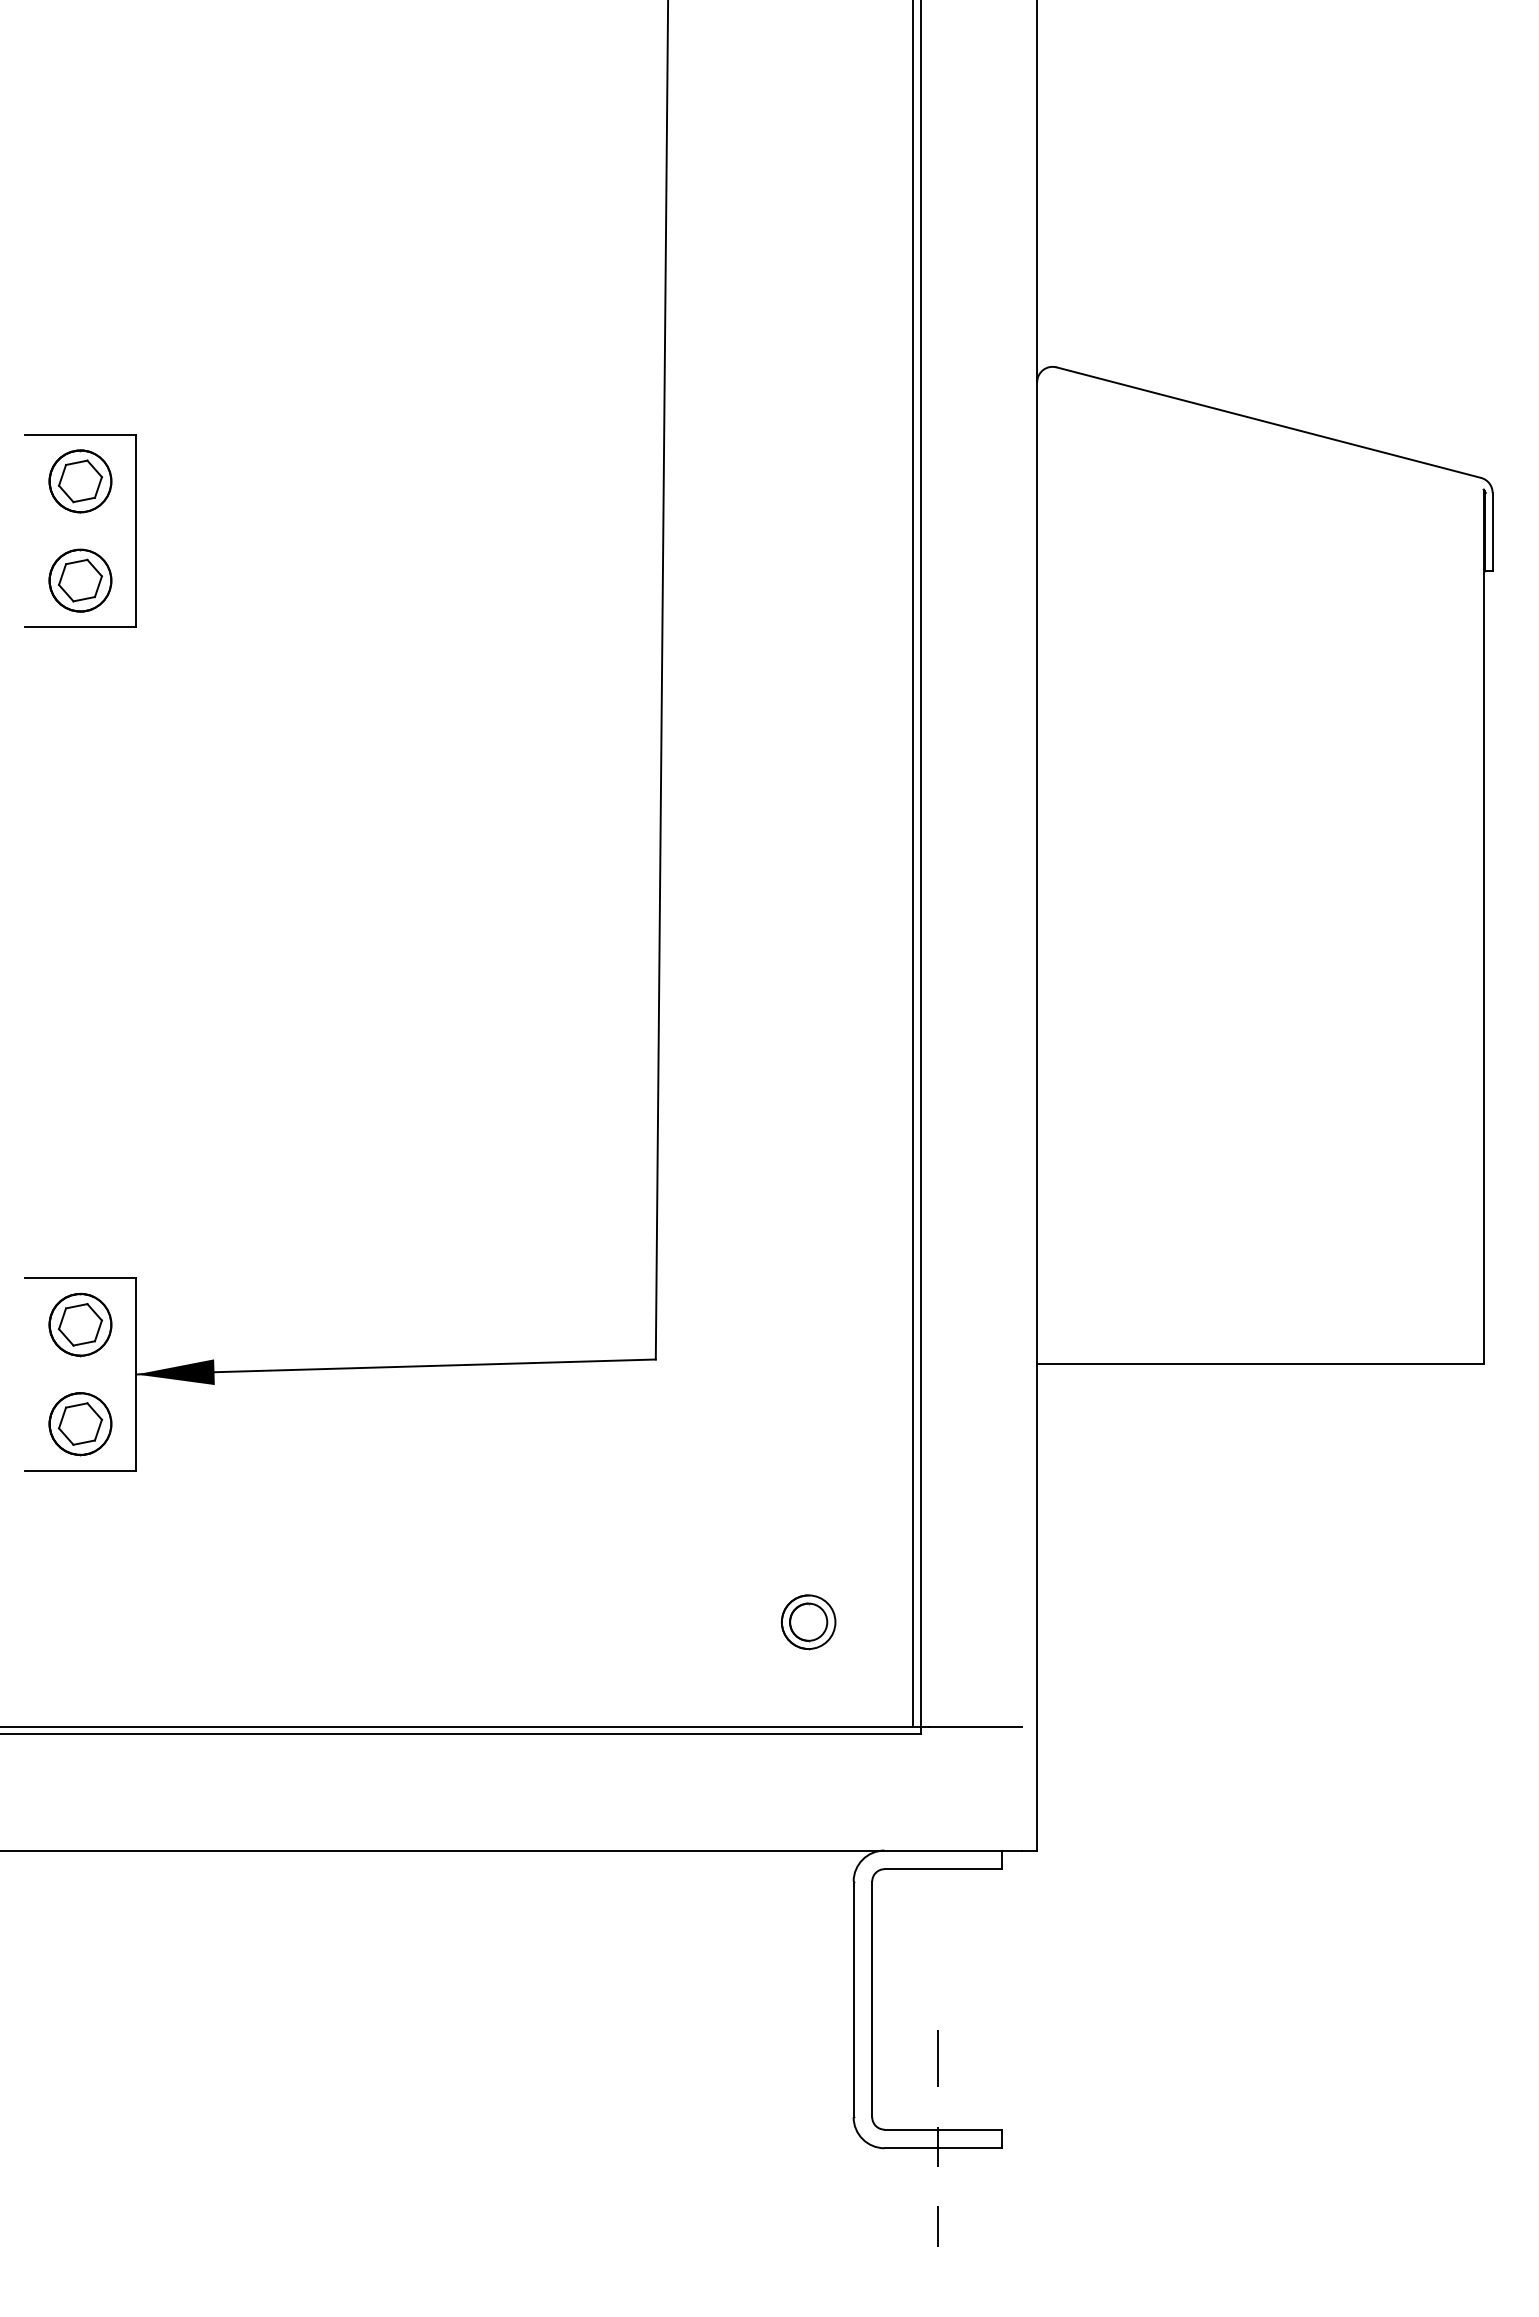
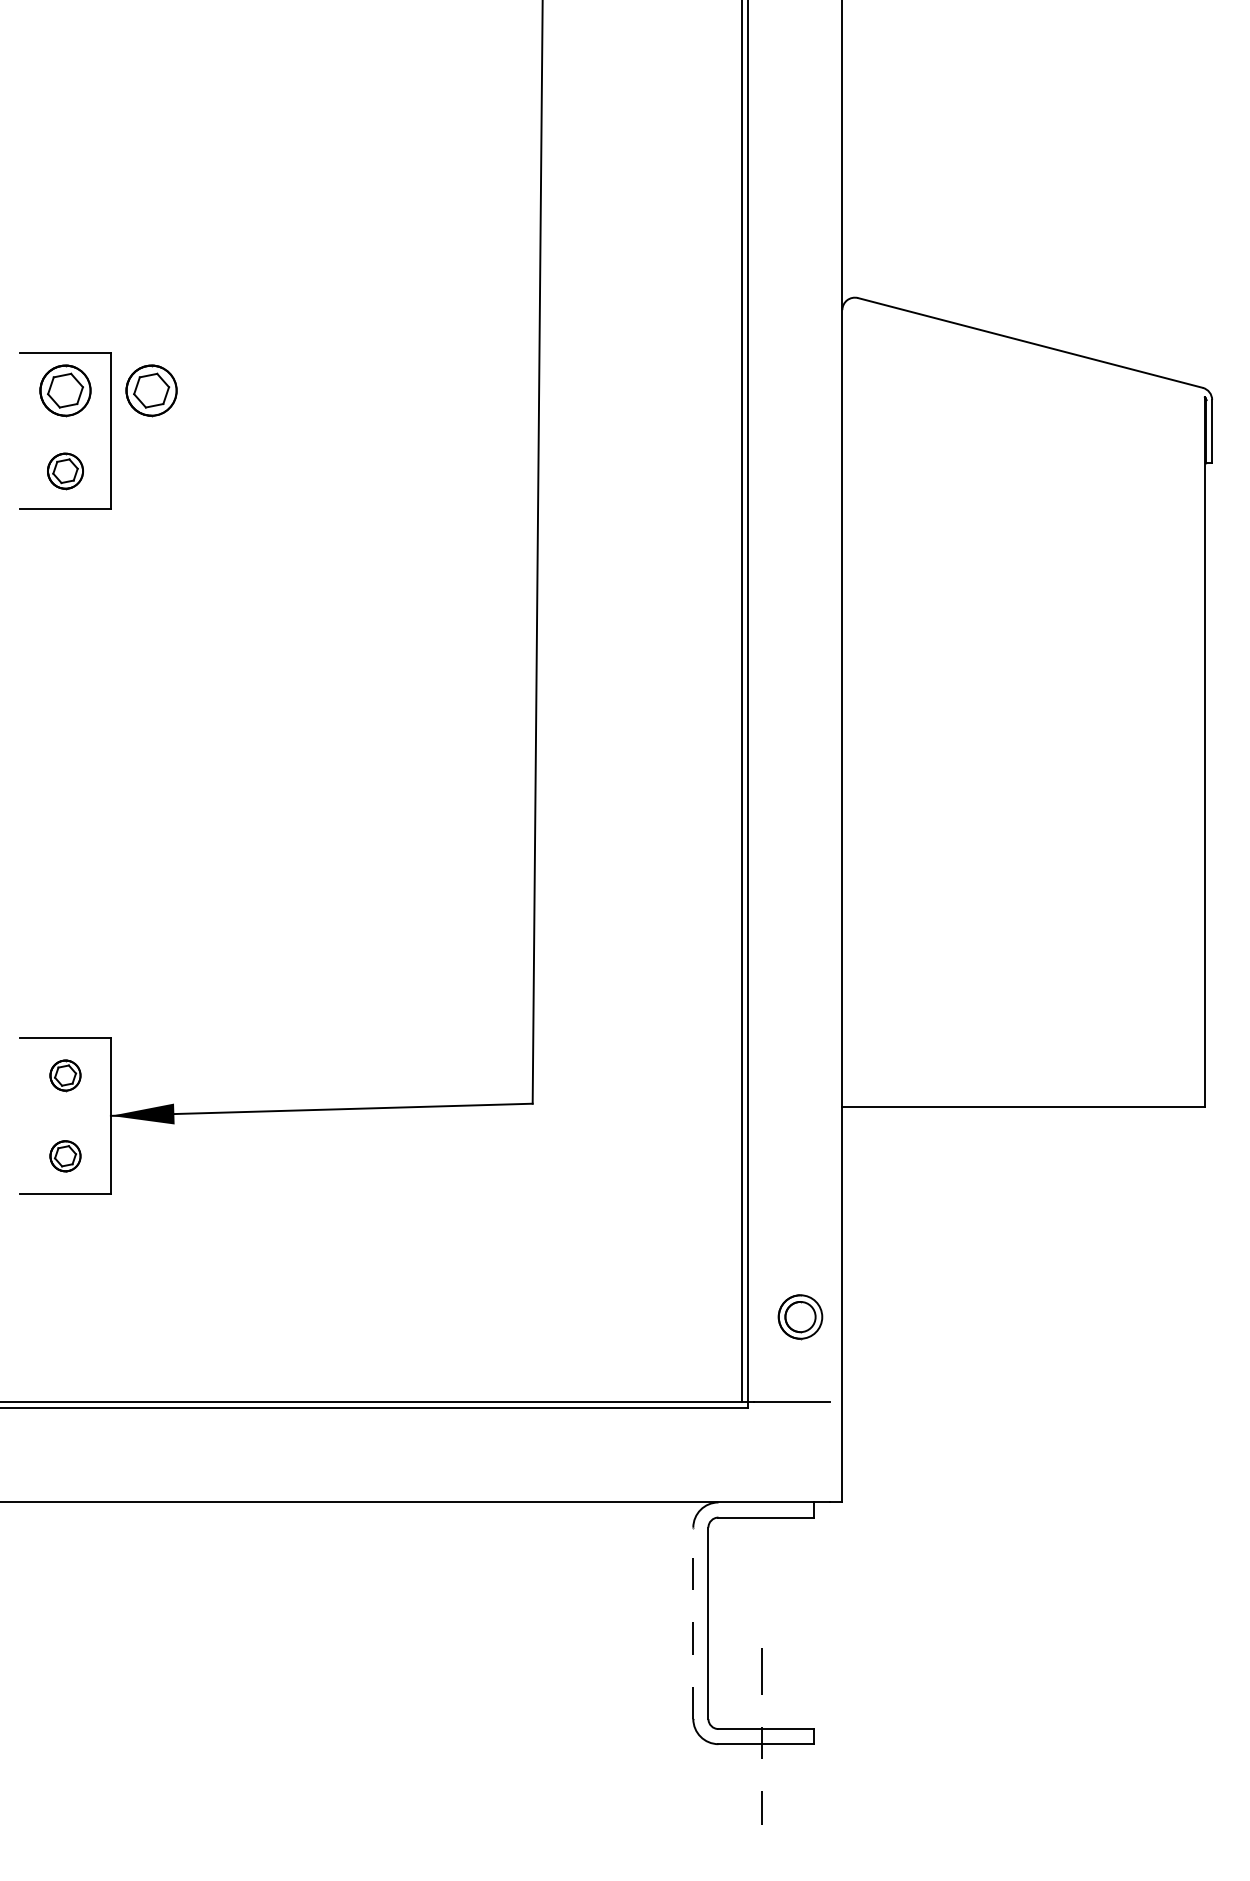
part: (186, 481) -> (151, 390), added
part: (80, 580) -> (65, 471), size x0.7
part: (80, 1324) -> (65, 1075), size x0.6
part: (80, 1424) -> (65, 1156), size x0.6
part: (808, 1622) -> (800, 1317), moved
line: (853, 1999) -> (693, 1623), solid -> dashed

